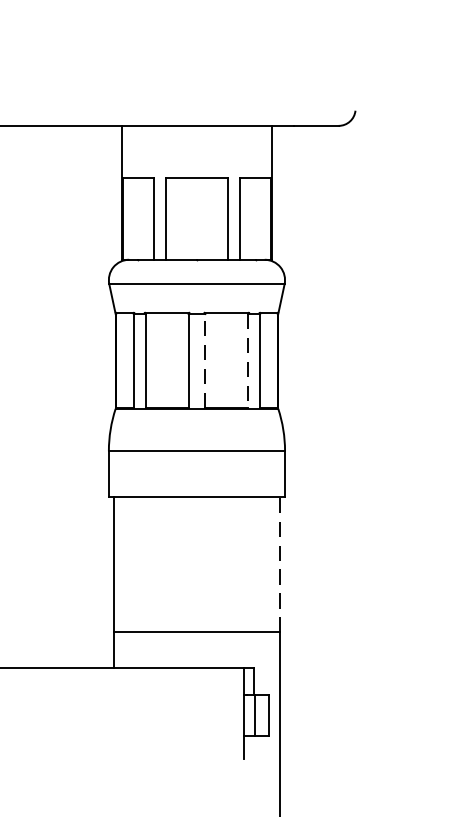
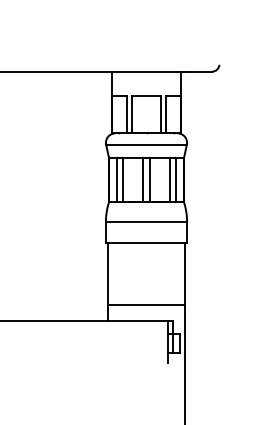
line: (205, 359) -> (150, 179), dashed -> solid
line: (249, 359) -> (170, 179), dashed -> solid
line: (279, 563) -> (184, 273), dashed -> solid

